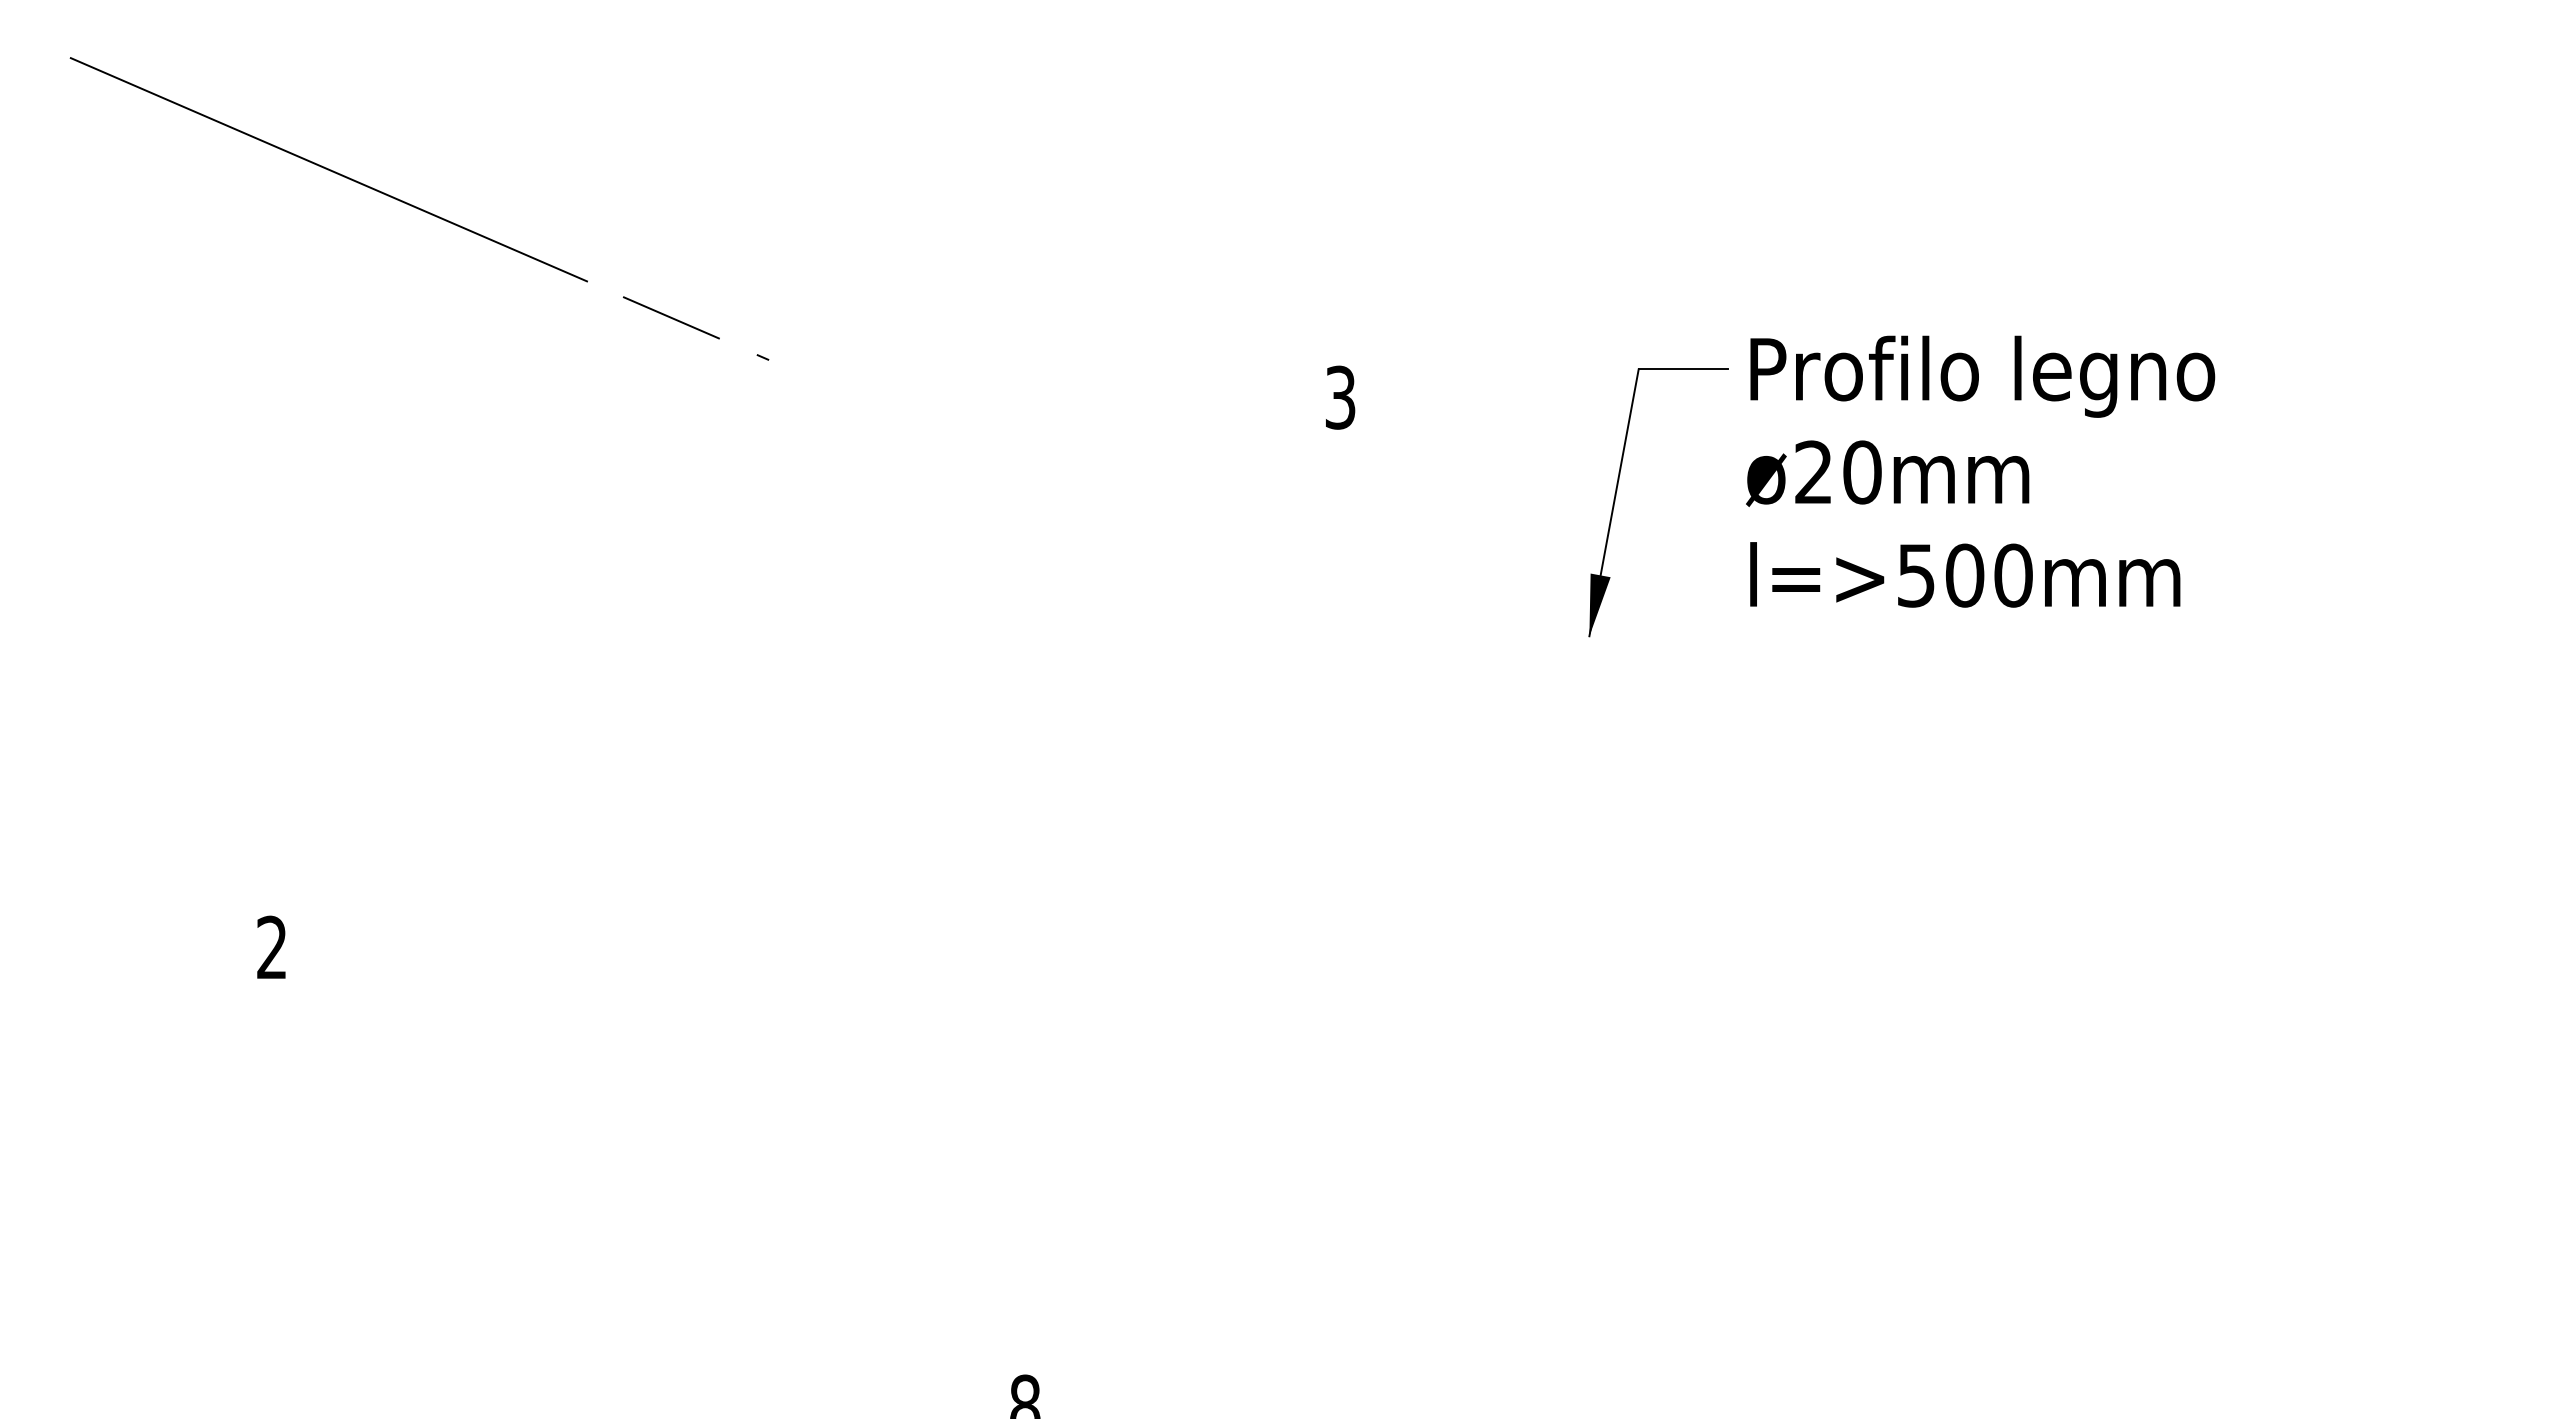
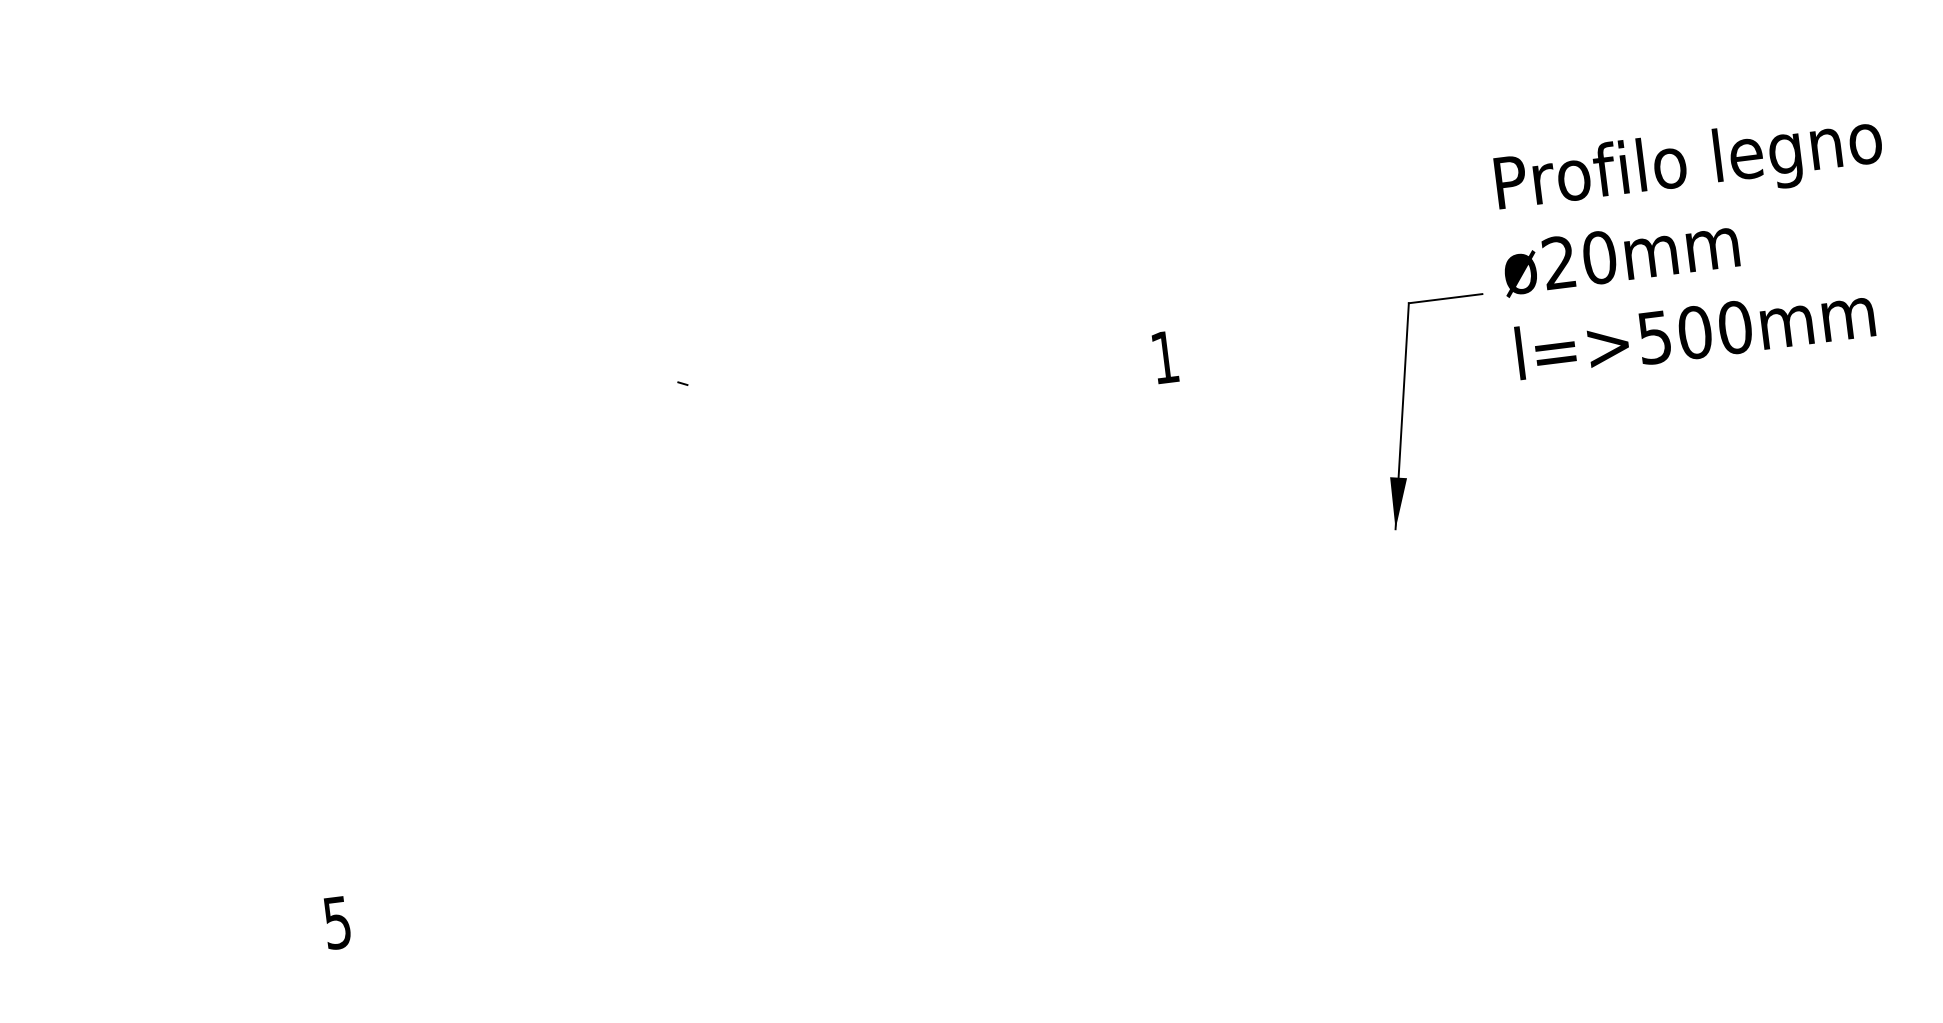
line: (328, 169) -> (303, 272), removed
line: (670, 317) -> (602, 360), removed
text: (1340, 397) -> (1164, 357), 3 -> 1
text: (1980, 471) -> (1697, 244), moved
text: (271, 947) -> (336, 922), 2 -> 5

